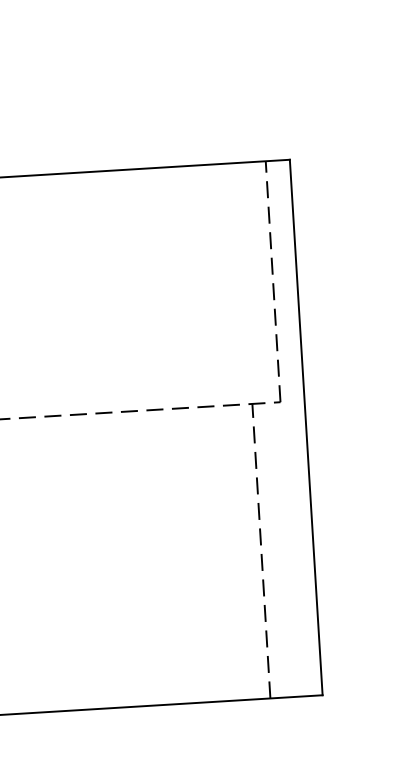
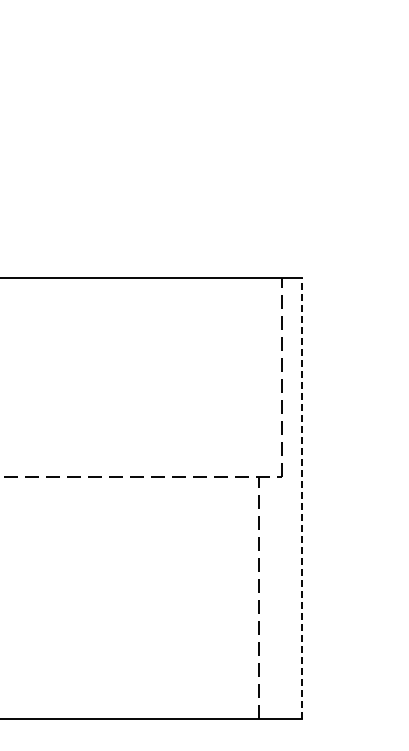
line: (306, 427) -> (302, 498), solid -> dashed

